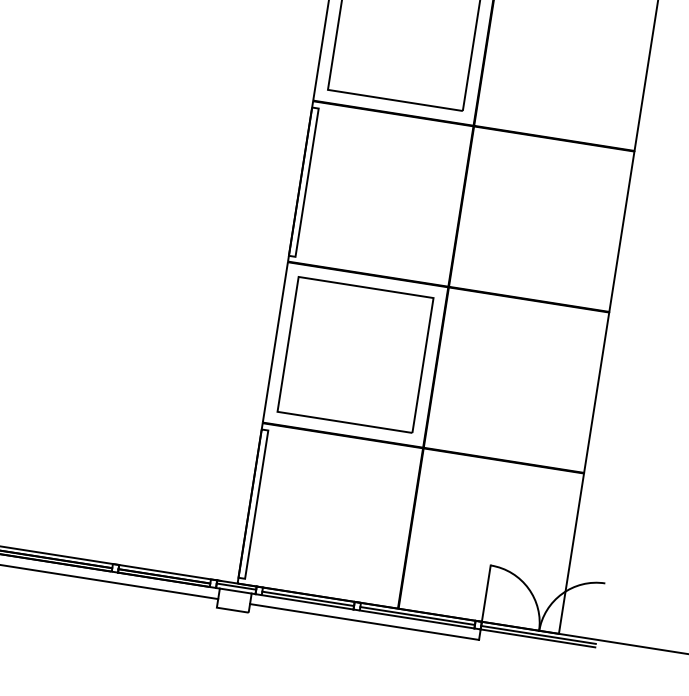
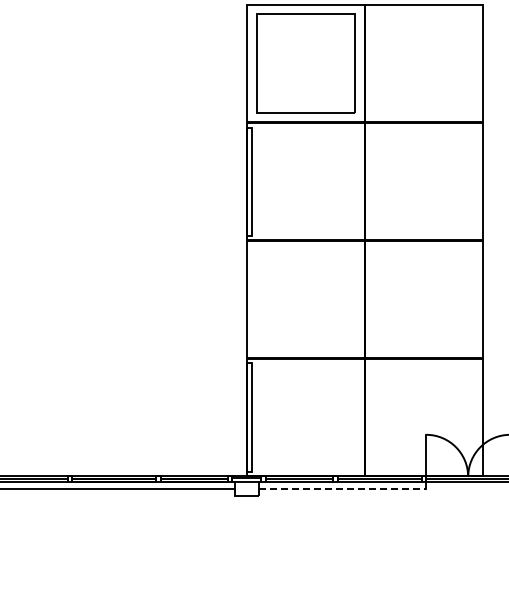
part: (354, 354) -> (305, 299), removed
line: (364, 622) -> (342, 489), solid -> dashed

